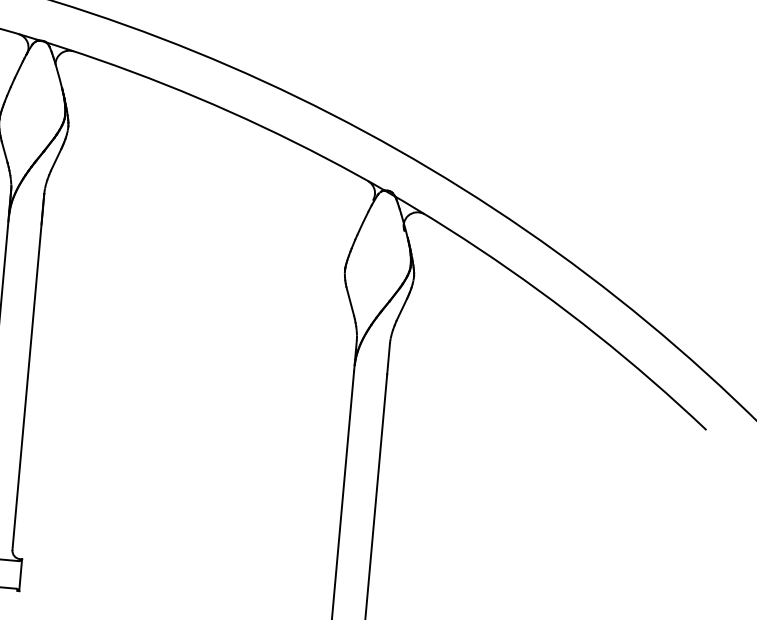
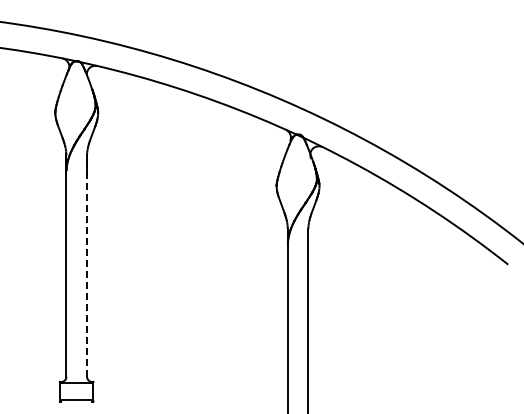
line: (29, 372) -> (87, 266), solid -> dashed

